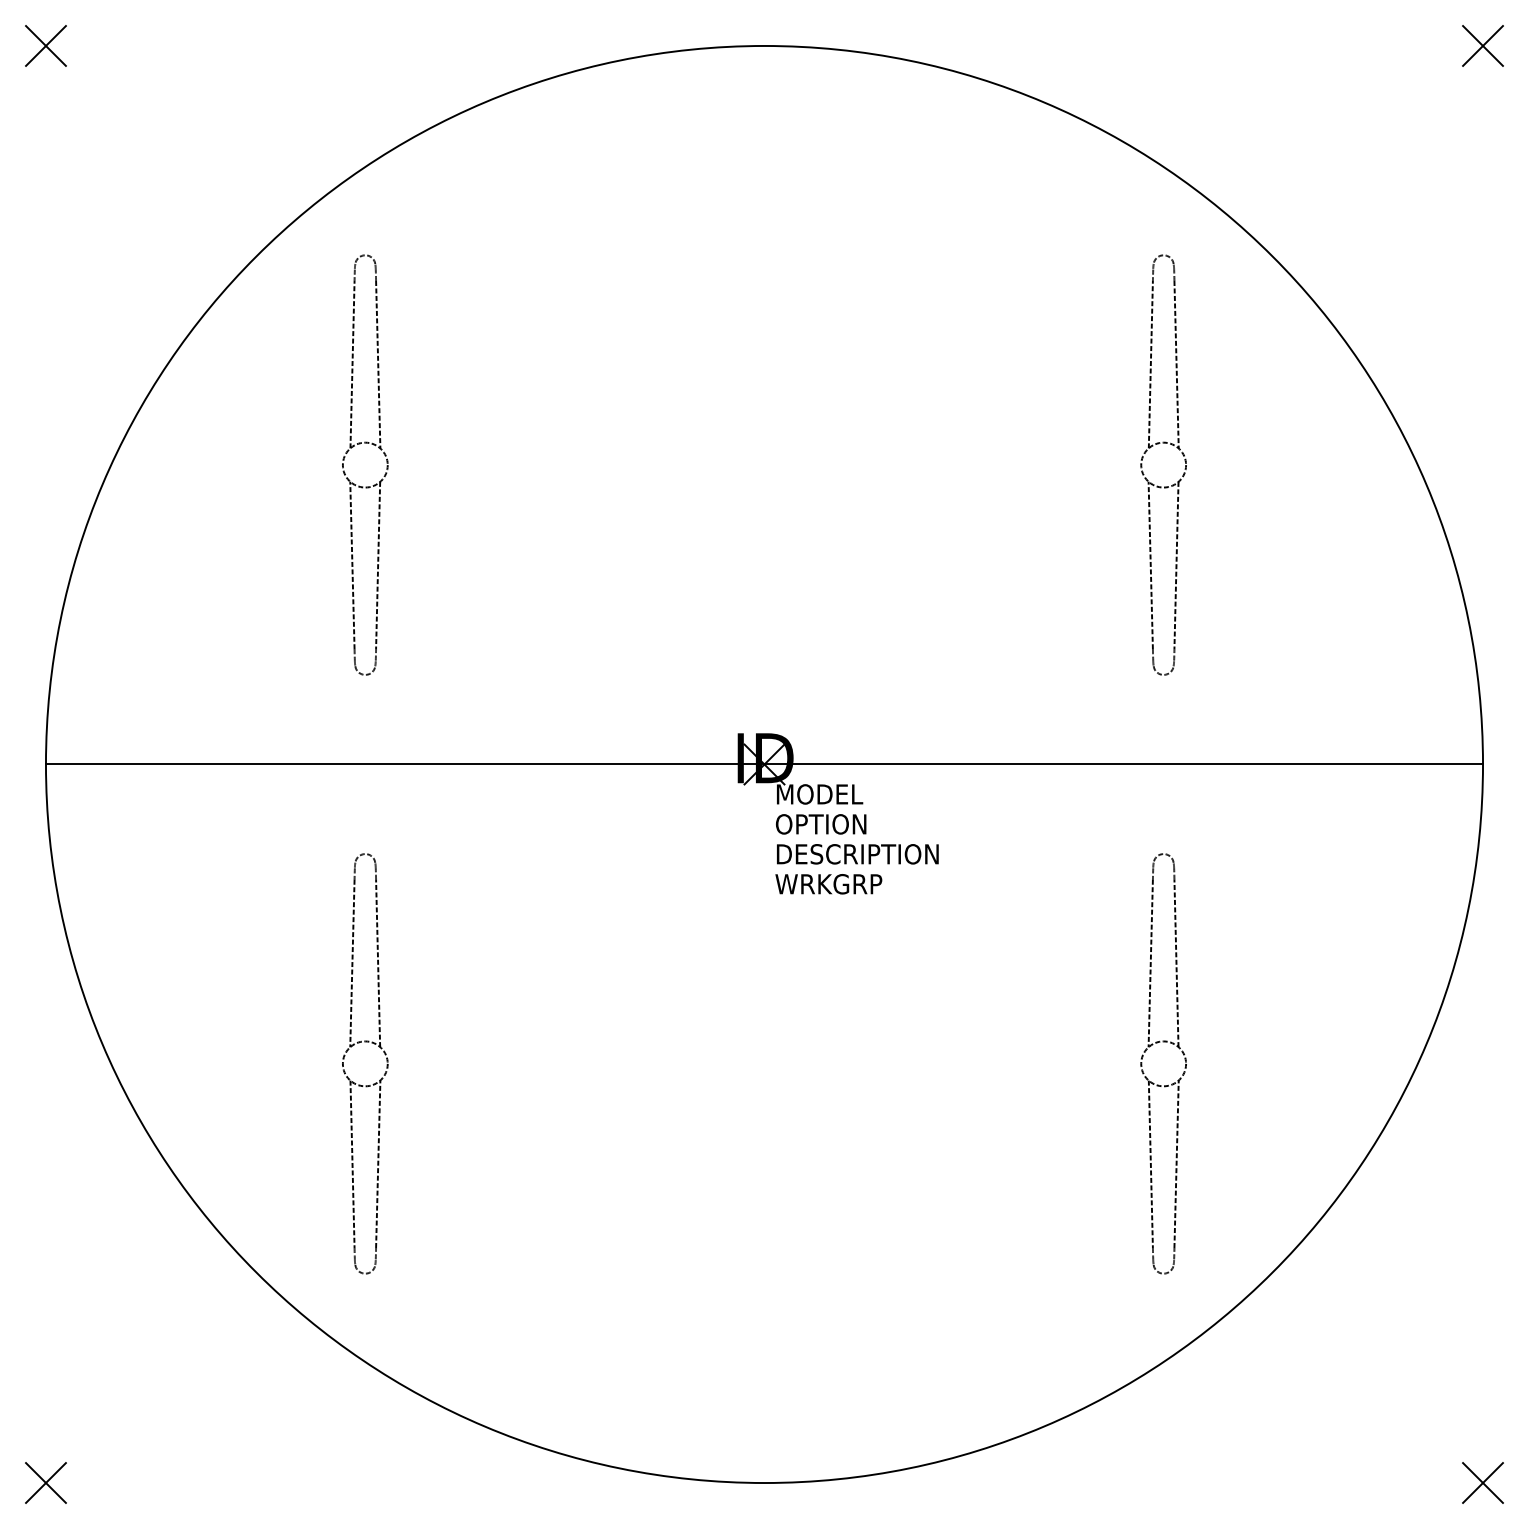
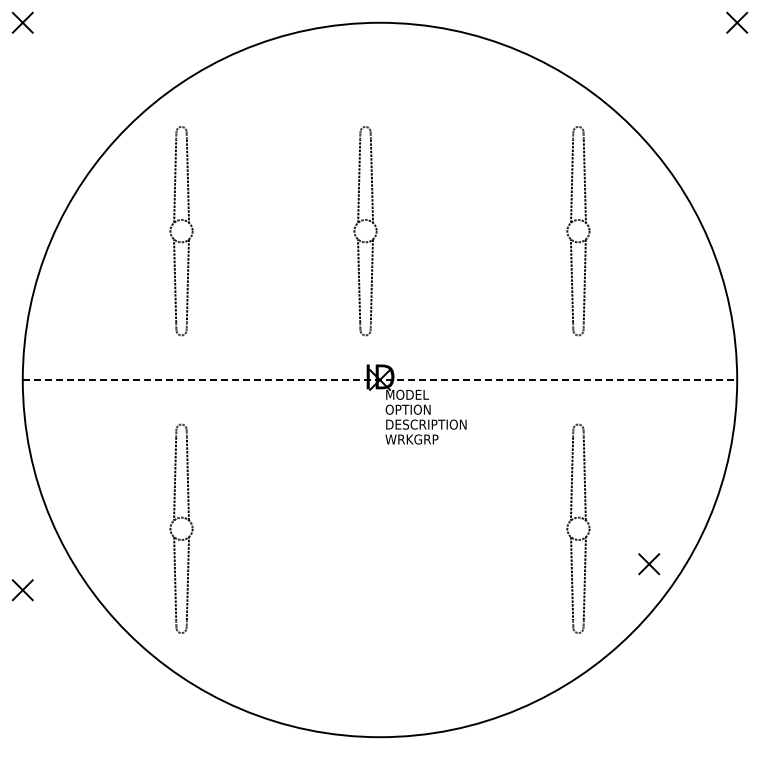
part: (717, 473) -> (356, 235), added
line: (765, 765) -> (380, 380), solid -> dashed
part: (45, 1483) -> (22, 590), moved
part: (1483, 1483) -> (649, 564), moved

